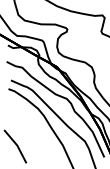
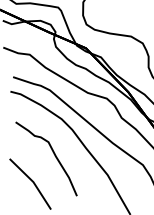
curve: (30, 129) -> (52, 154), added

